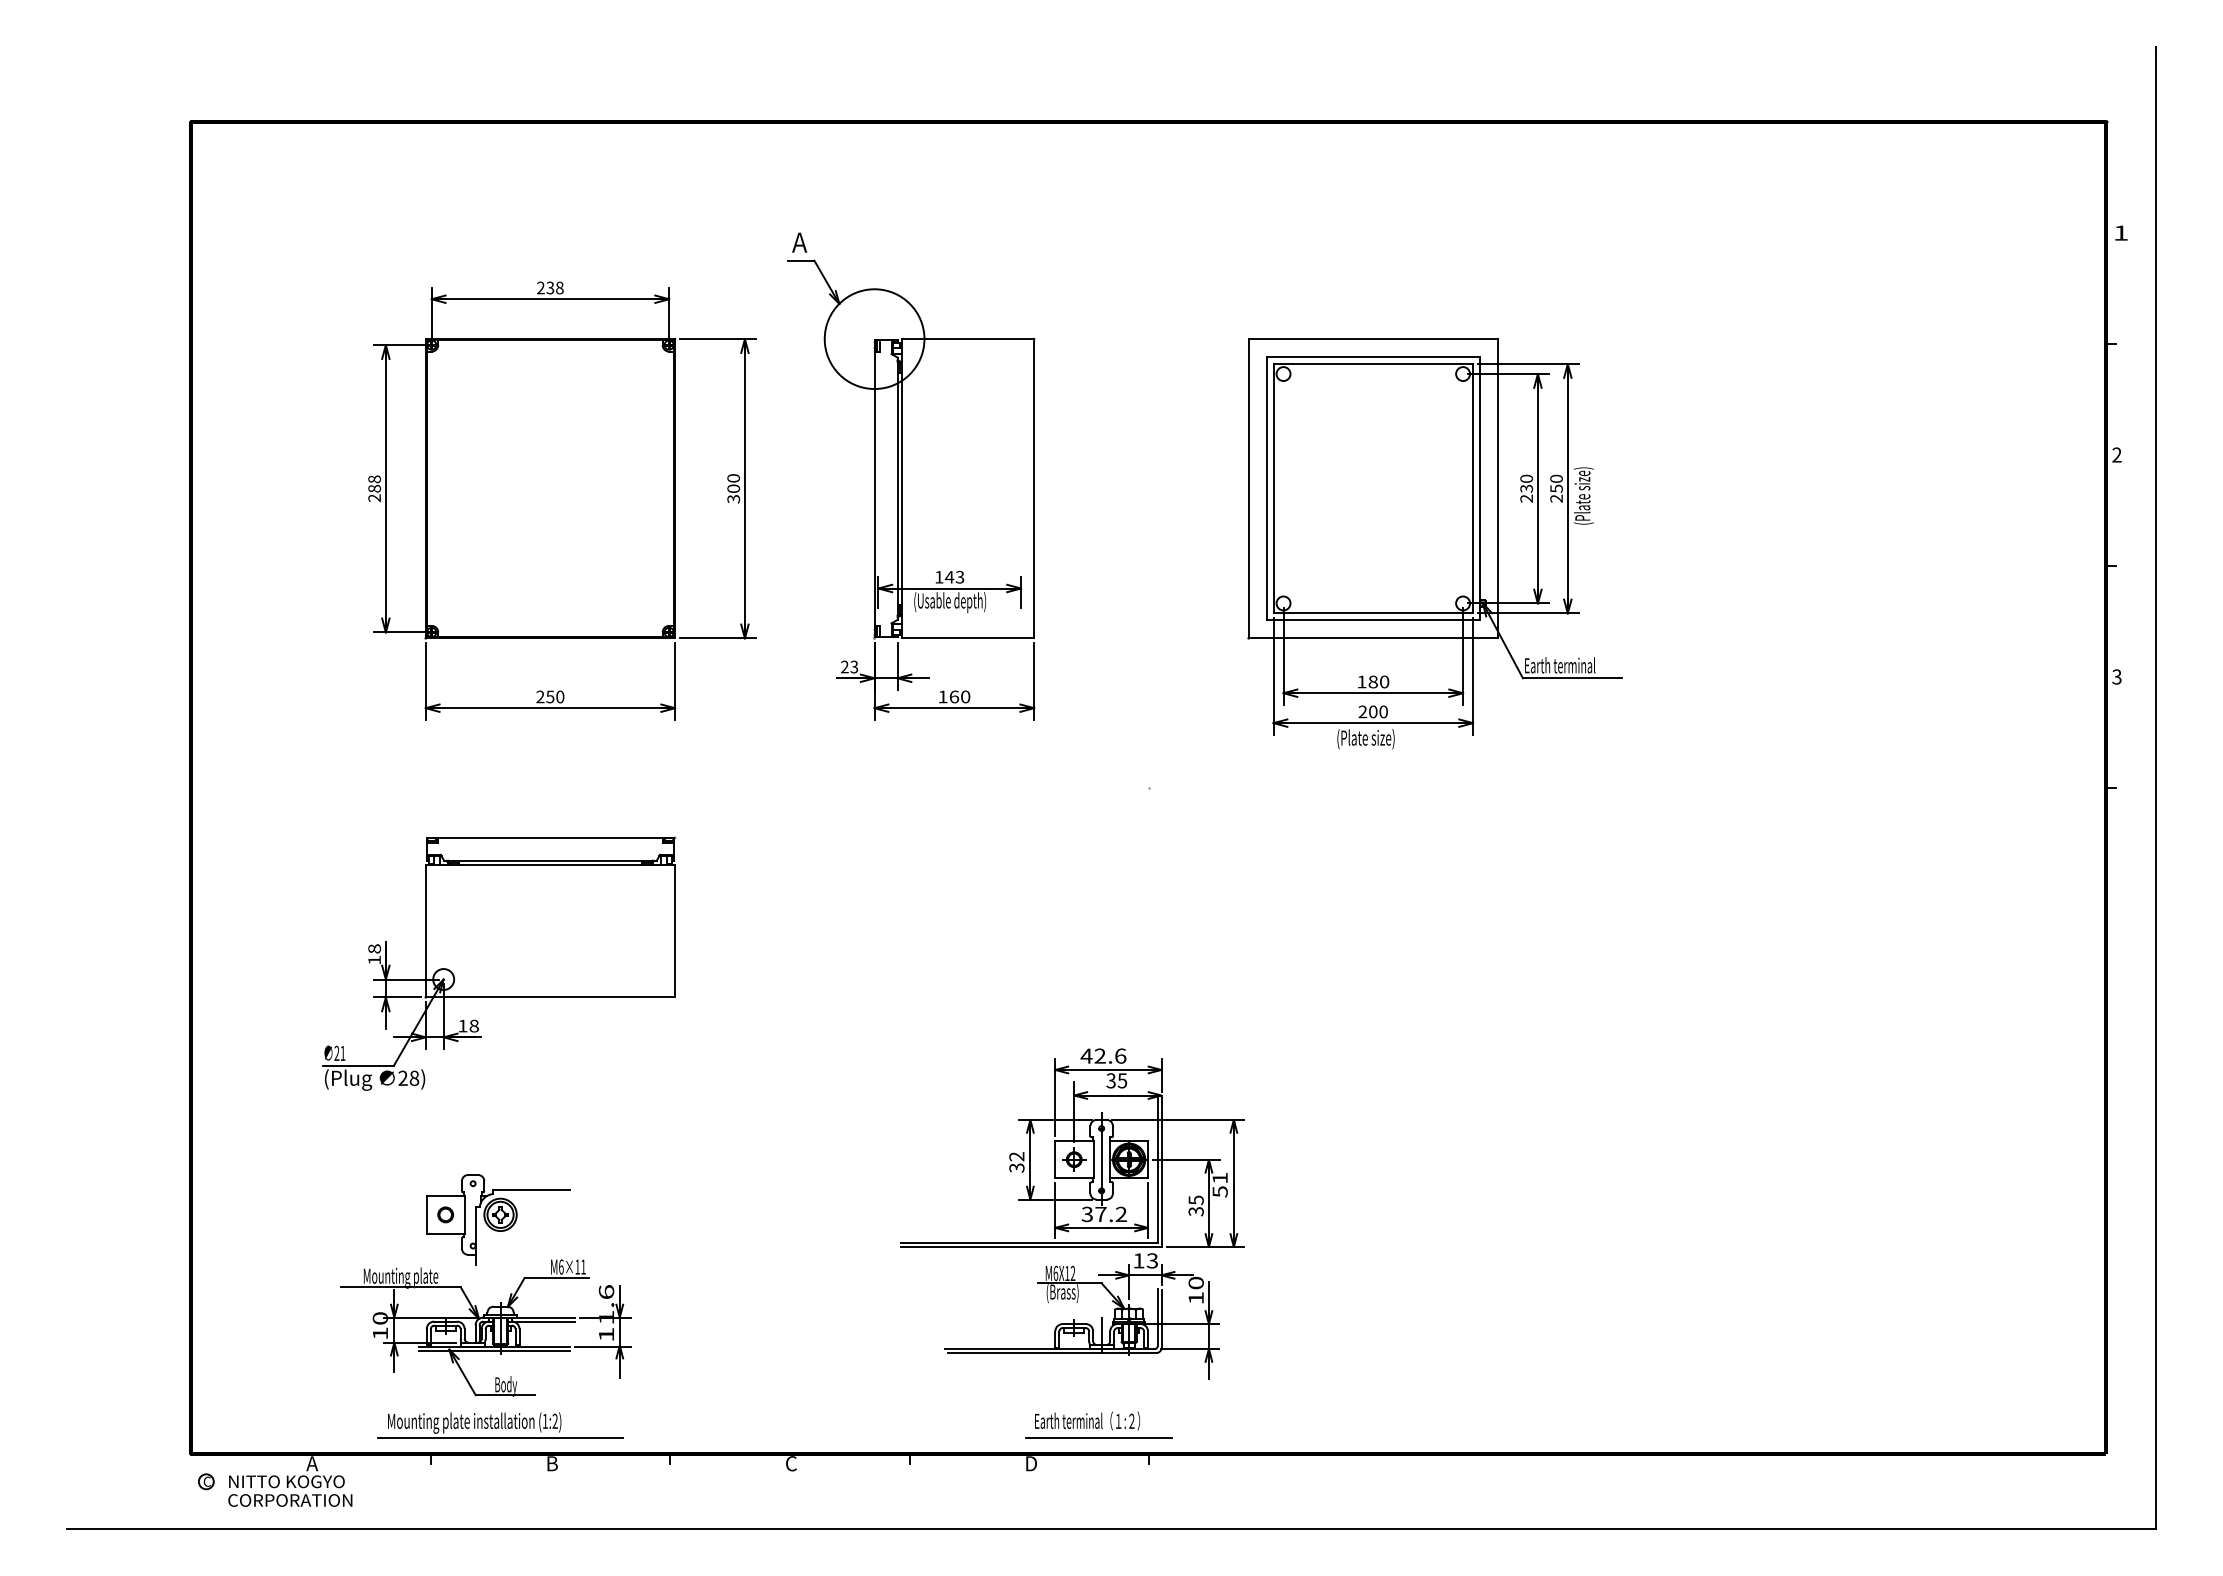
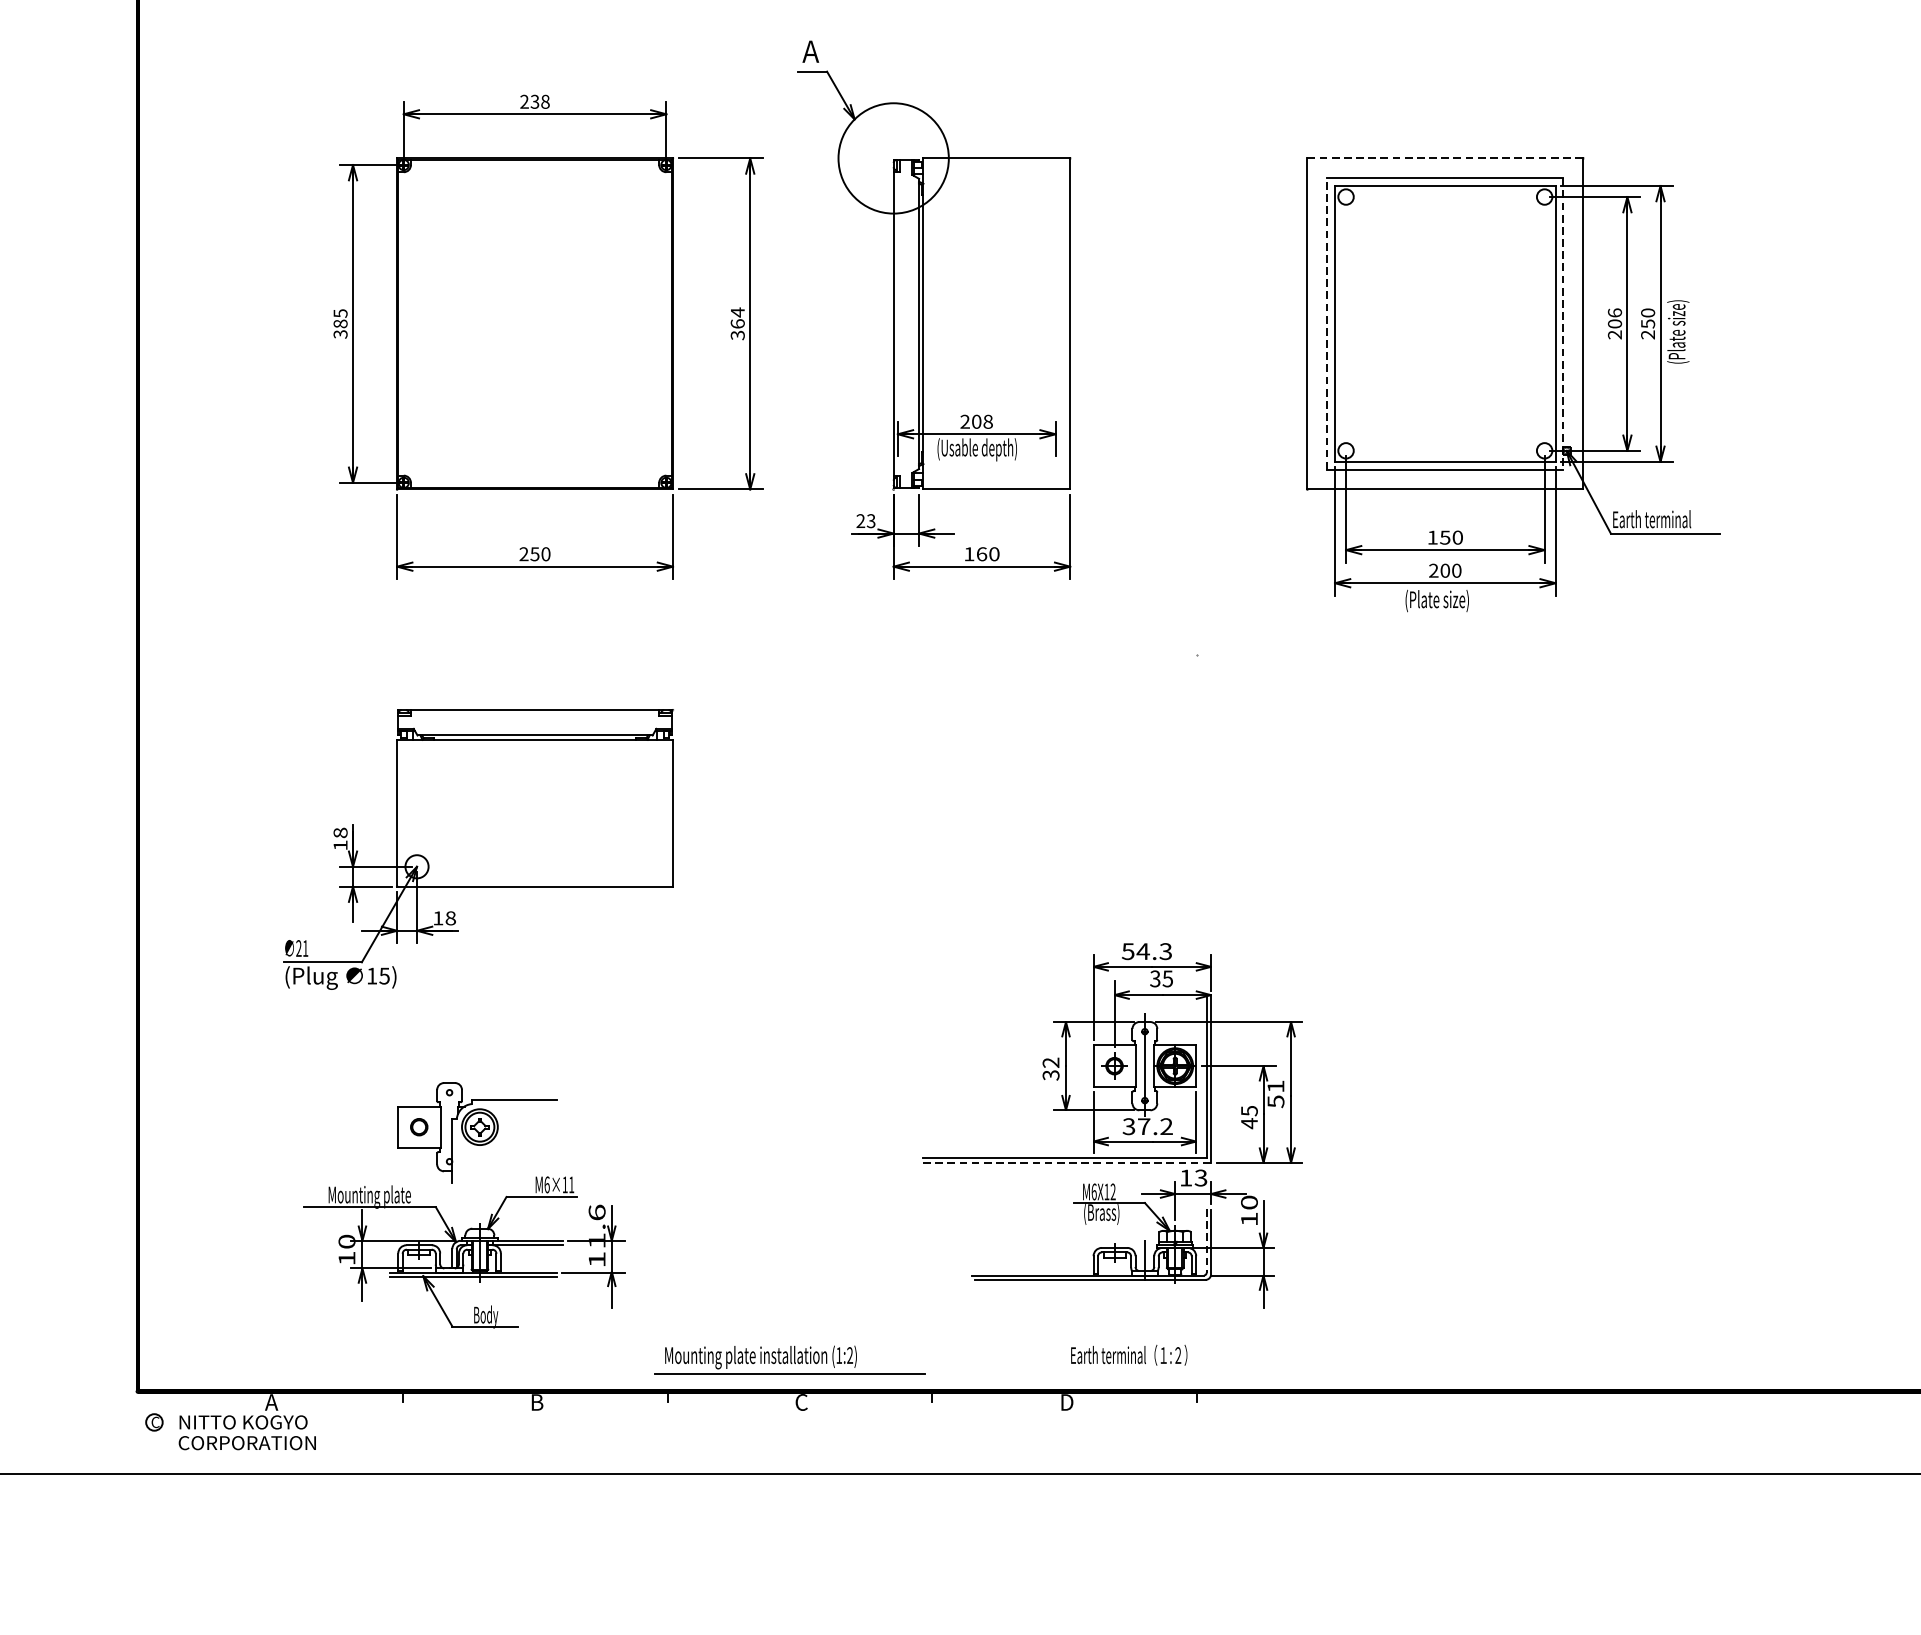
line: (1373, 339) -> (1445, 158), solid -> dashed
text: (733, 482) -> (737, 317), 300 -> 364
text: (1526, 483) -> (1614, 318), 230 -> 206
text: (374, 488) -> (340, 323), 288 -> 385
line: (1266, 488) -> (1327, 323), solid -> dashed
line: (1480, 488) -> (1563, 323), solid -> dashed
text: (949, 576) -> (976, 420), 143 -> 208
text: (1372, 681) -> (1444, 537), 180 -> 150
text: (1103, 1055) -> (1146, 950), 42.6 -> 54.3
text: (408, 1077) -> (378, 975), 28) -> 15)
text: (1195, 1211) -> (1248, 1123), 35 -> 45
line: (1031, 1247) -> (1067, 1163), solid -> dashed
line: (1157, 1317) -> (1206, 1240), solid -> dashed
part: (500, 1425) -> (789, 1360), moved
line: (1098, 1438) -> (1141, 1374), removed

